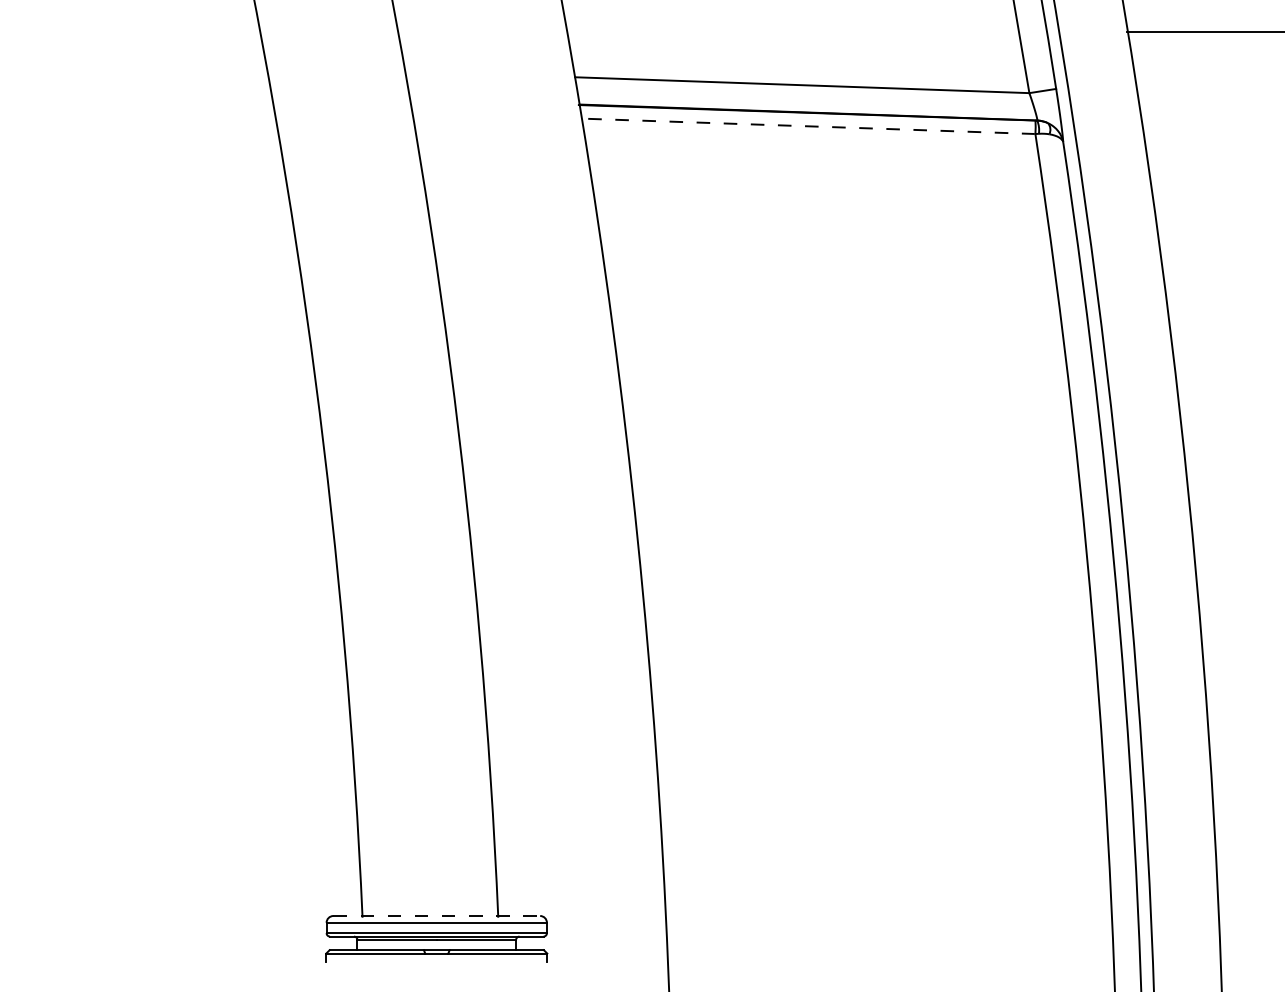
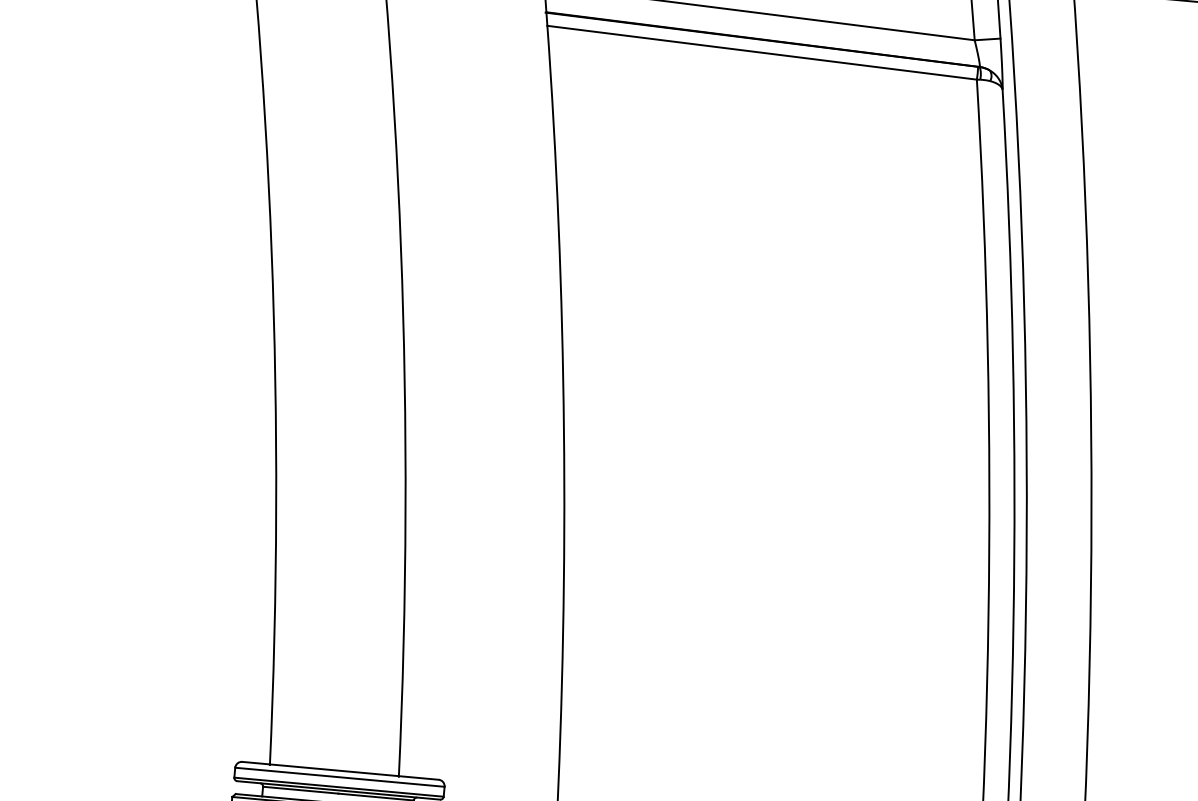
line: (809, 126) -> (762, 52), dashed -> solid
line: (437, 916) -> (341, 771), dashed -> solid

